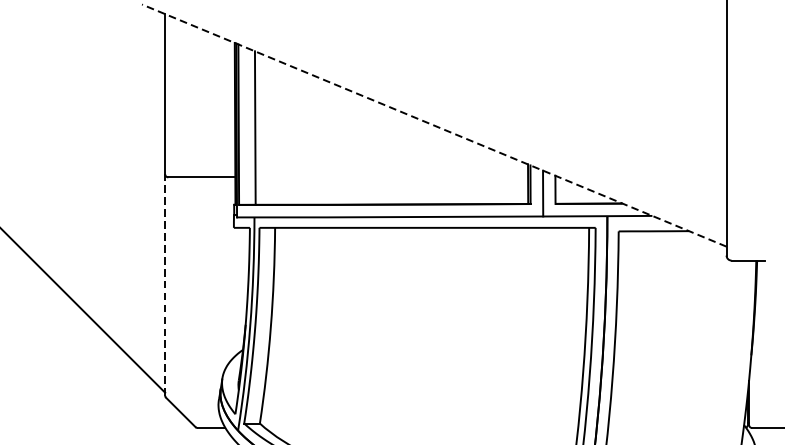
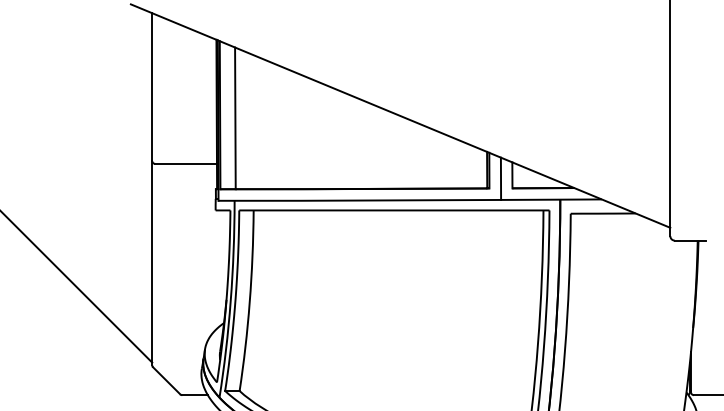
line: (434, 126) -> (400, 116), dashed -> solid
line: (165, 284) -> (152, 262), dashed -> solid

